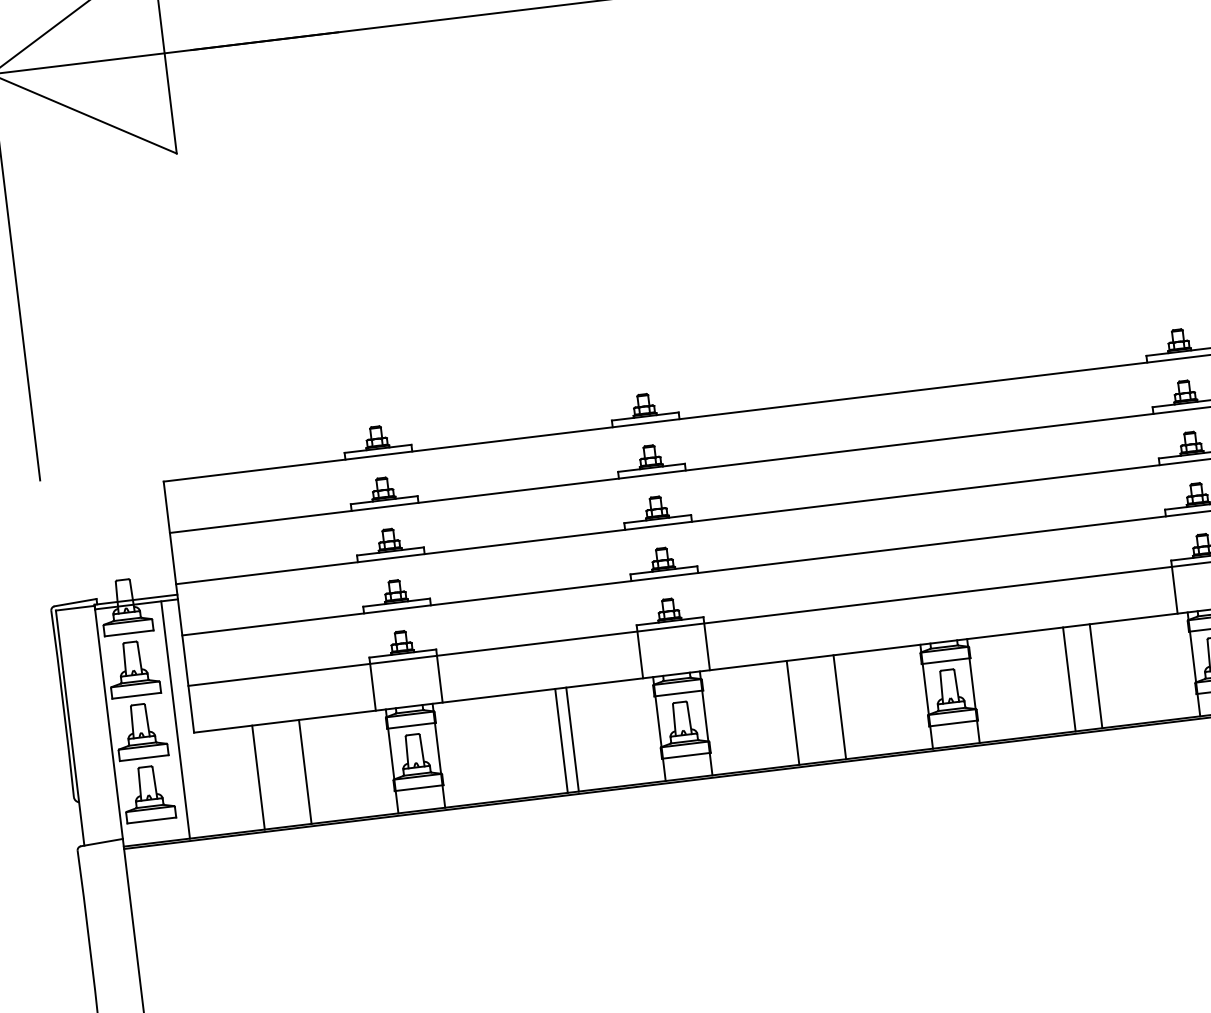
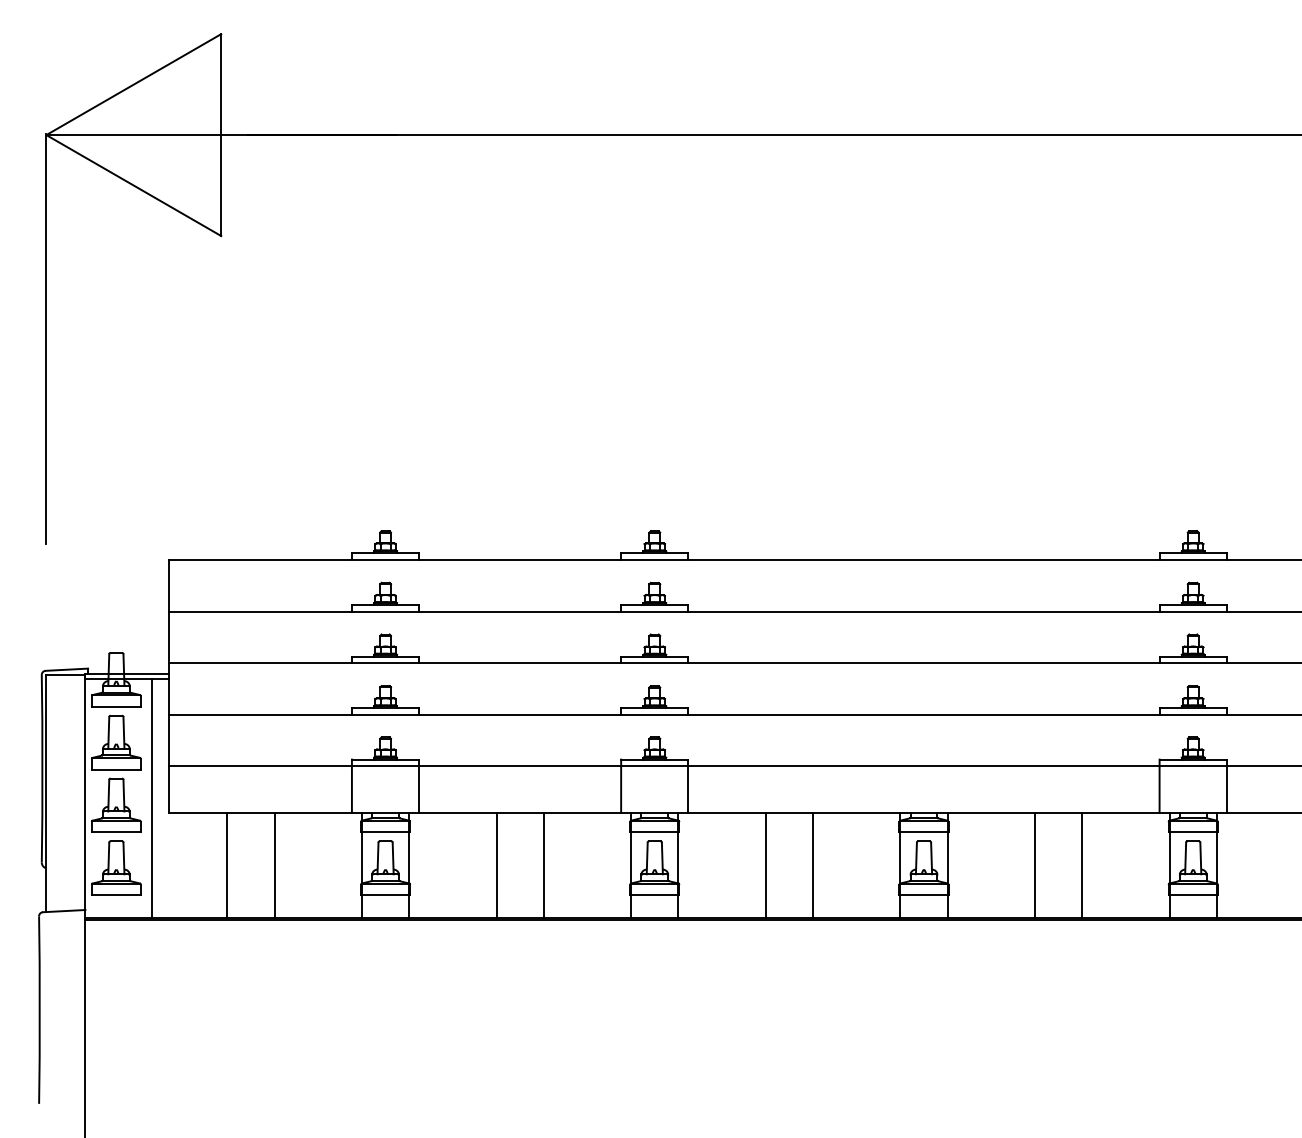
line: (1096, 676) -> (1035, 865), moved
line: (1069, 679) -> (1082, 865), moved
line: (561, 741) -> (496, 865), moved

